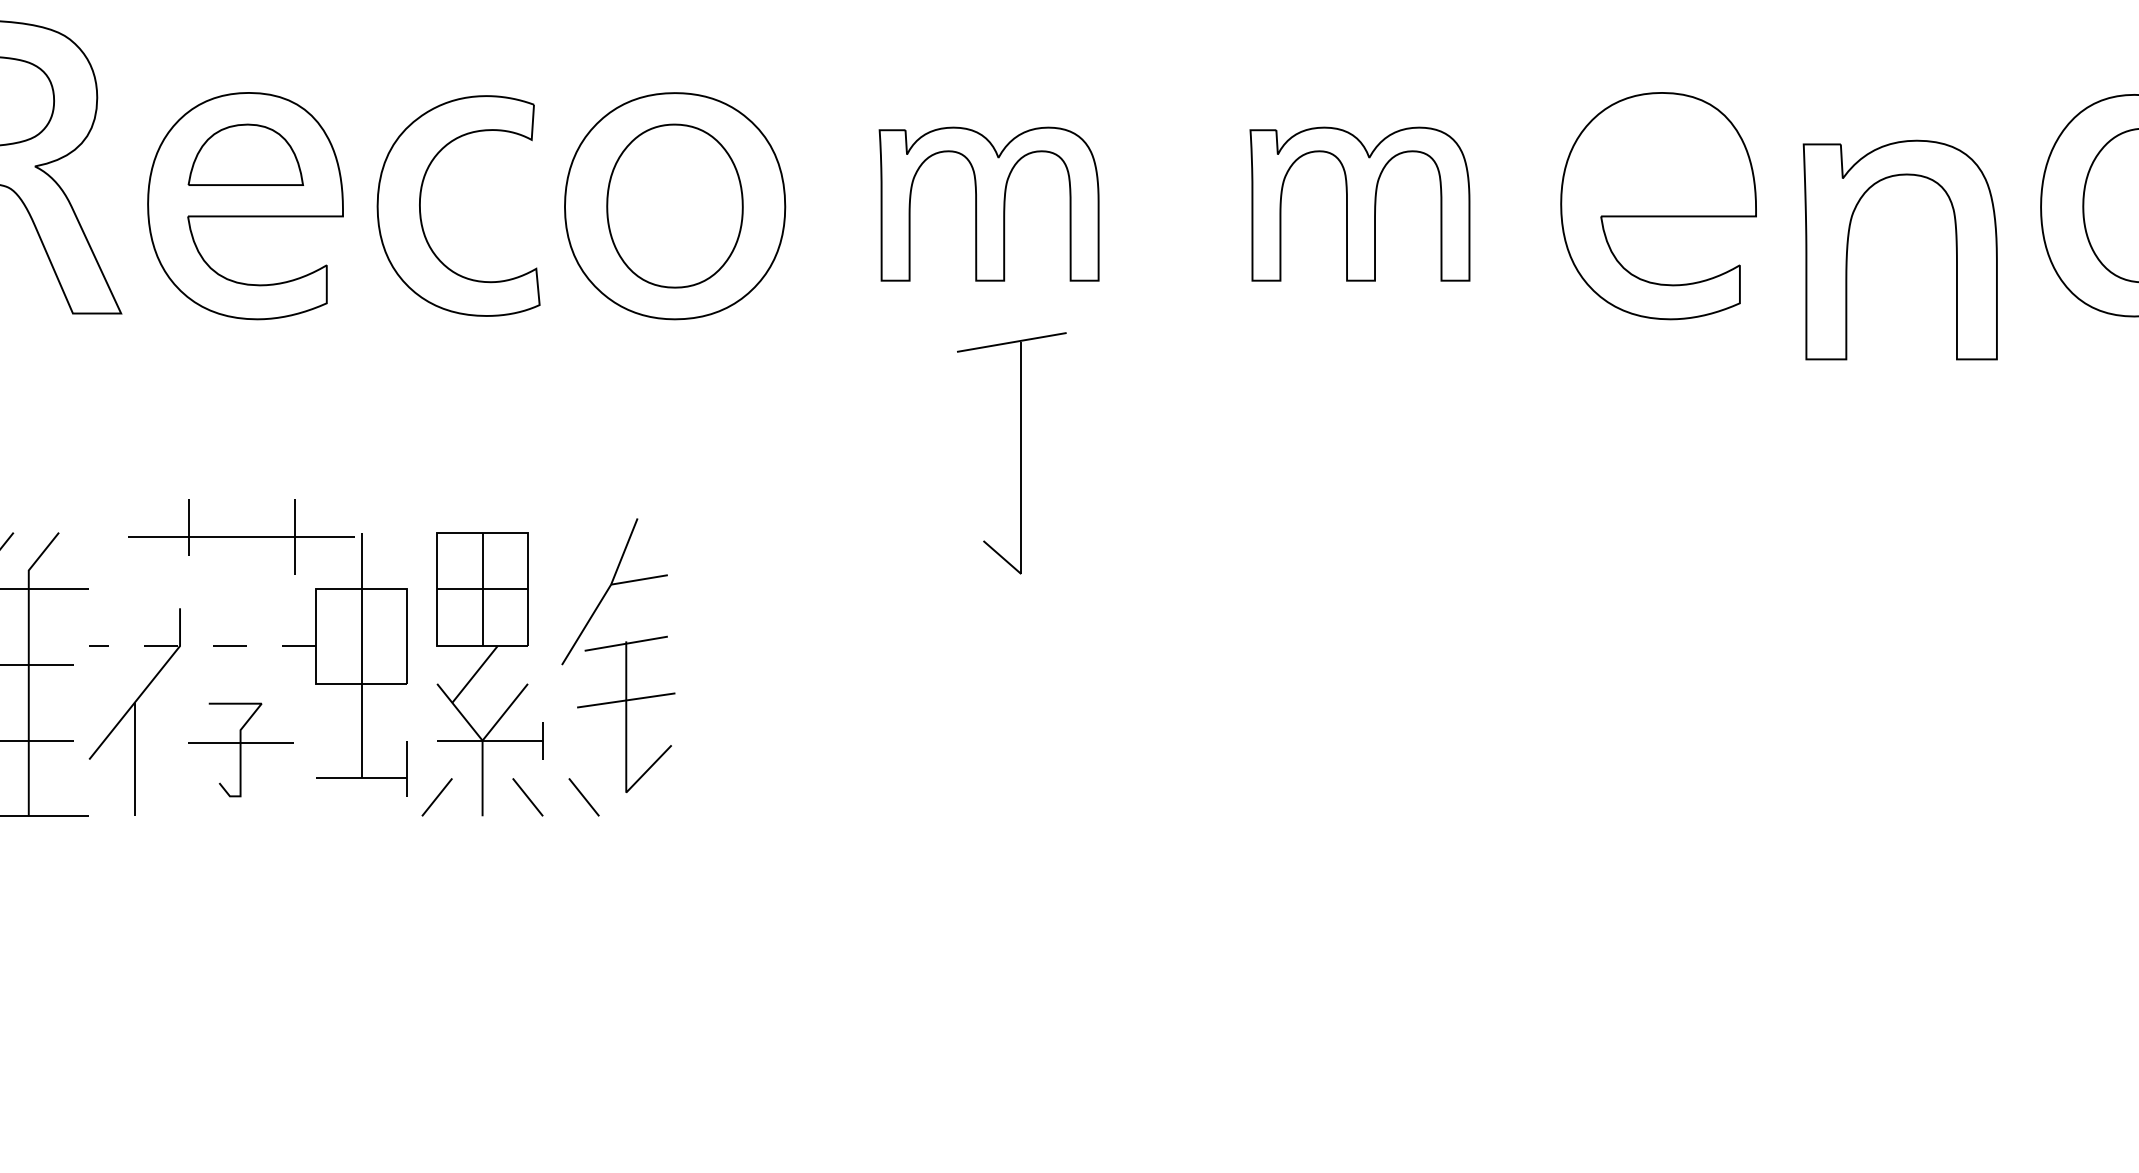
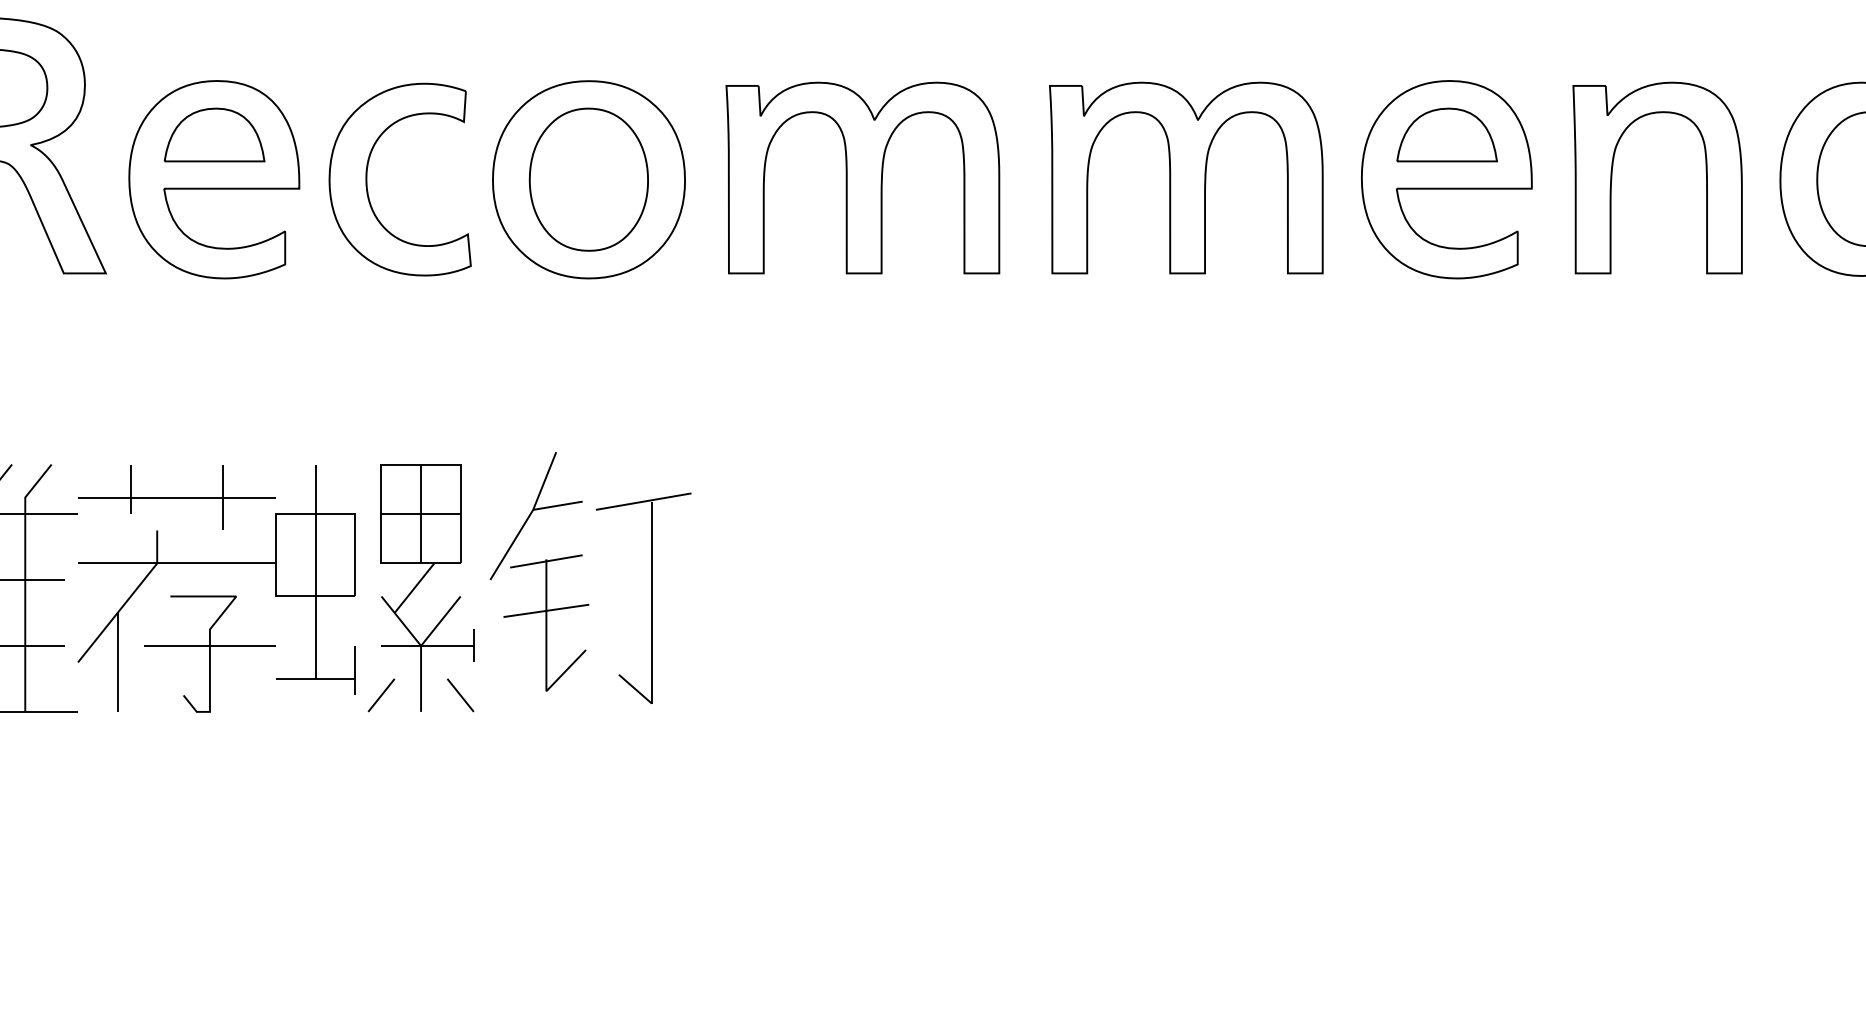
part: (1658, 154) -> (1446, 134), added
part: (988, 203) -> (862, 177), size x1.43
part: (1360, 203) -> (1186, 177), size x1.43
part: (1848, 249) -> (1612, 177), moved
part: (1020, 453) -> (651, 598), moved
part: (241, 537) -> (176, 497), moved
line: (202, 646) -> (176, 563), dashed -> solid
part: (240, 749) -> (209, 653), size x1.43
line: (583, 797) -> (509, 695), removed

